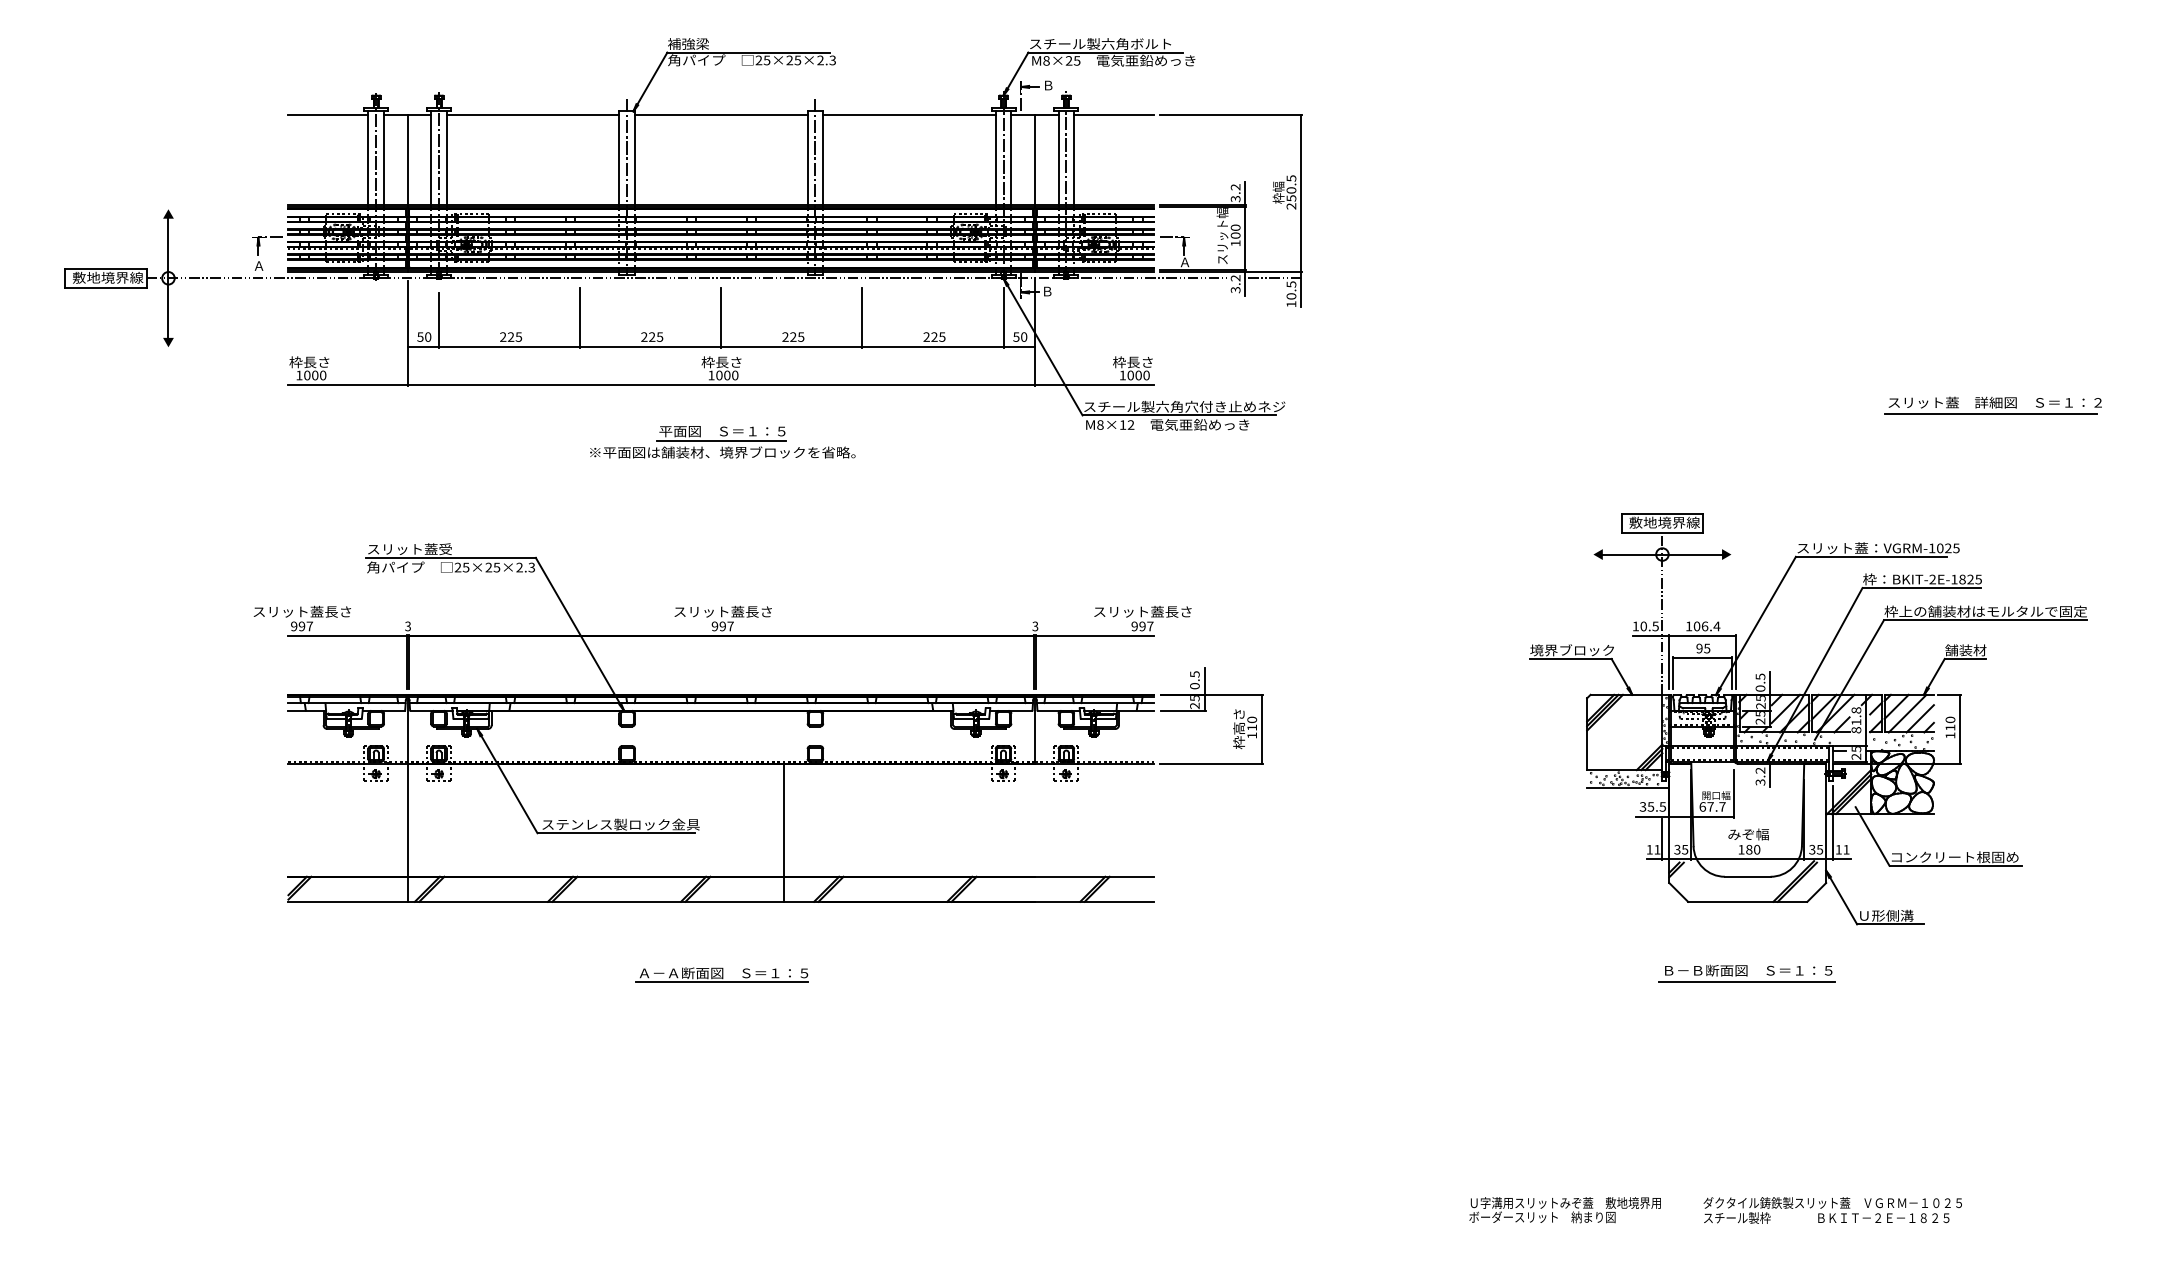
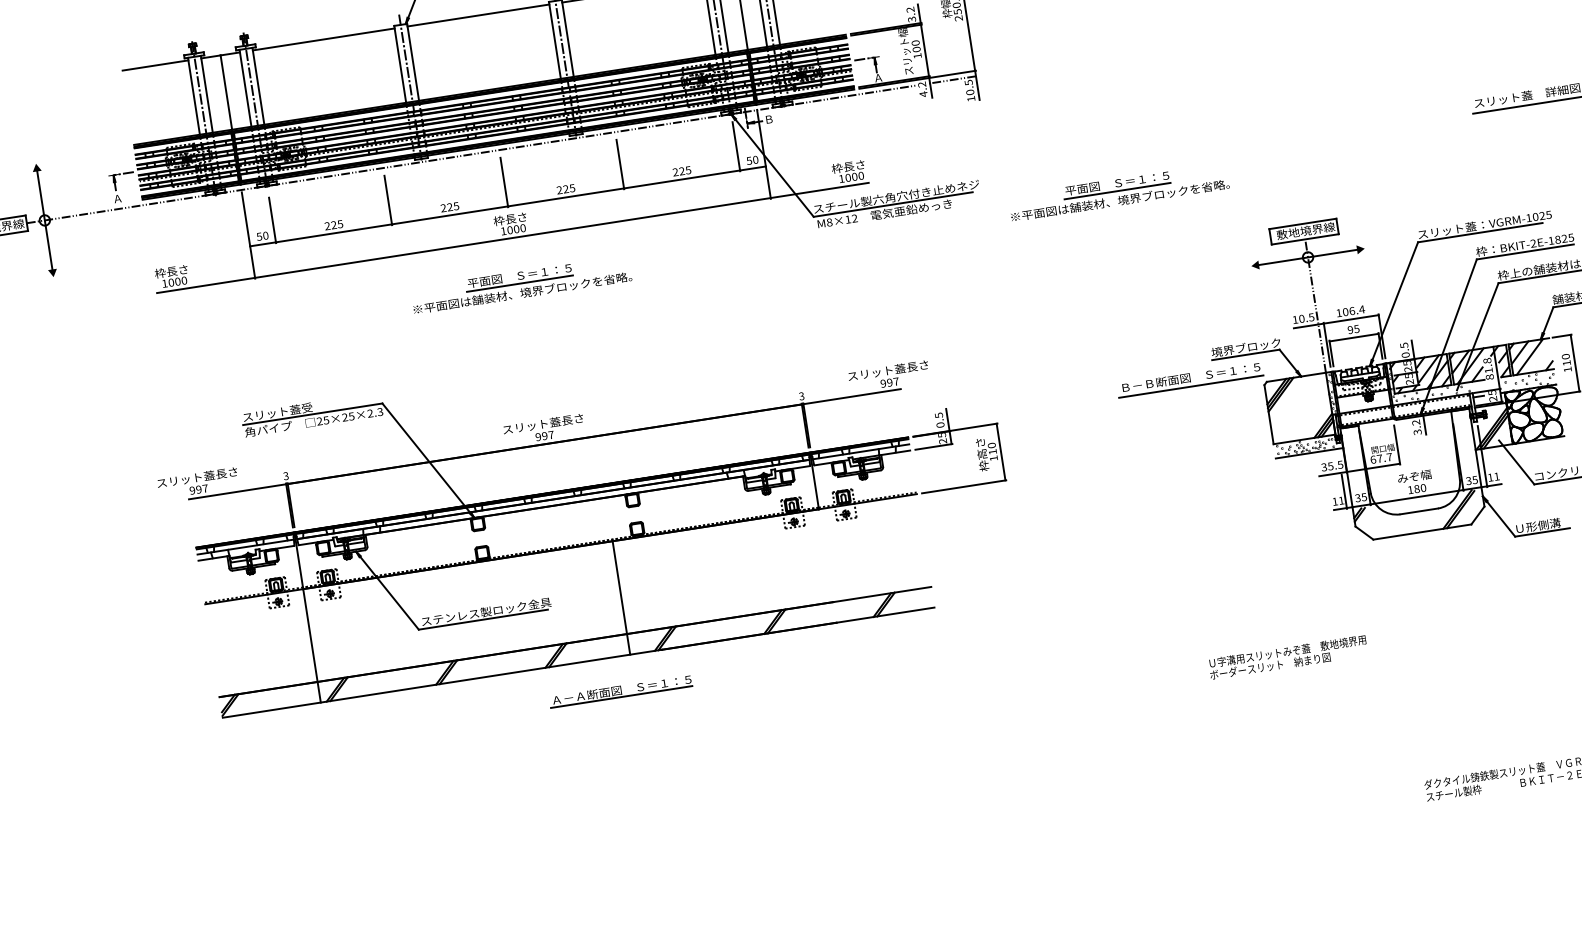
text: (1235, 289) -> (923, 93), 3.2 -> 4.2
part: (1449, 442) -> (1118, 192), added
line: (1919, 718) -> (1540, 359), removed
part: (1746, 973) -> (1189, 380), moved
part: (721, 974) -> (620, 691), moved
text: (1564, 1210) -> (1287, 657), moved

